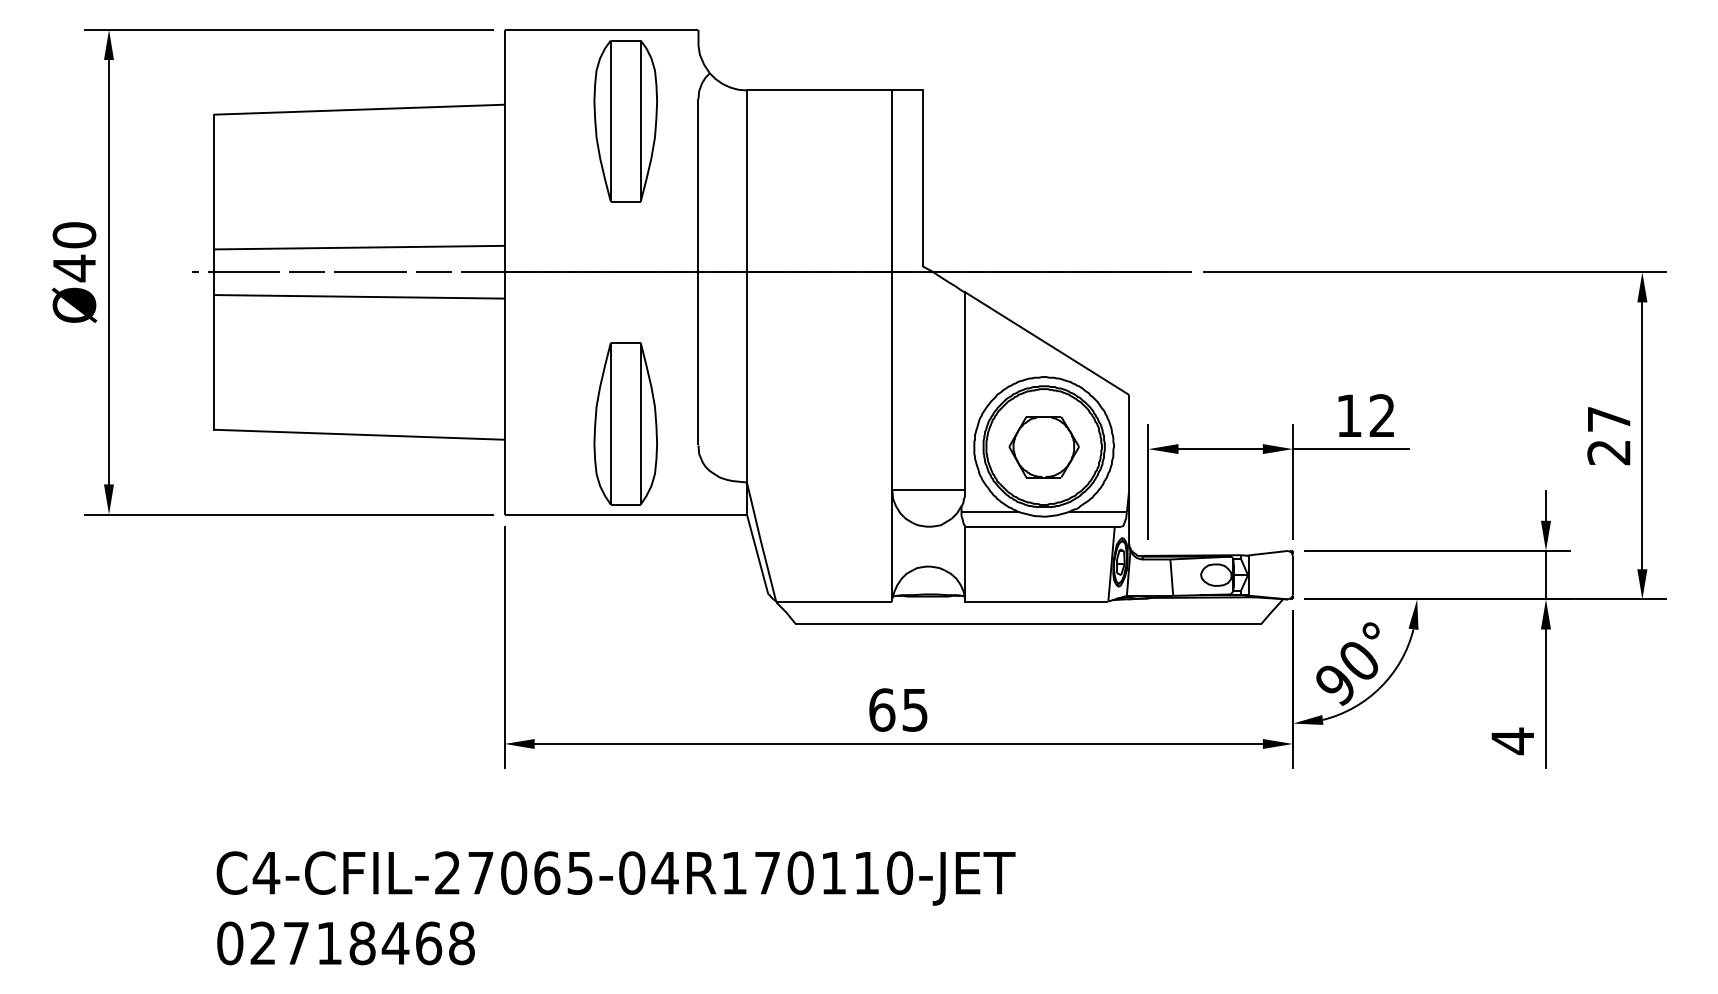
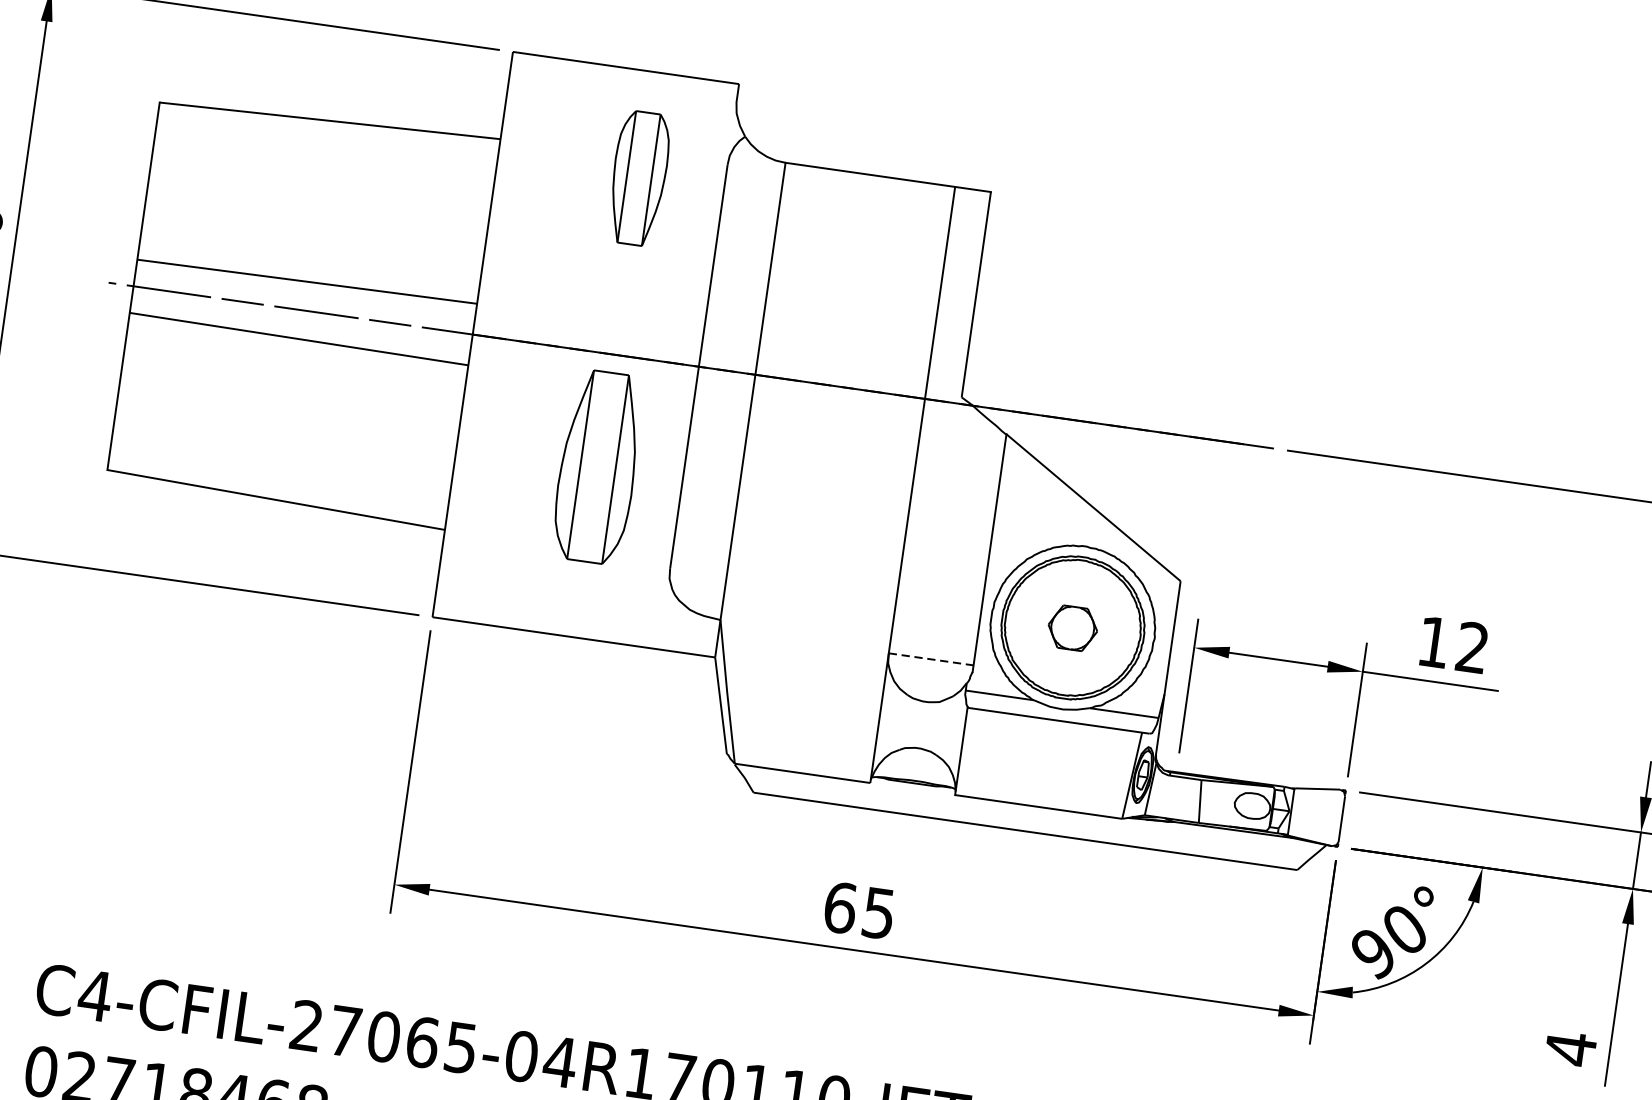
part: (625, 121) -> (638, 178), size x0.7
part: (625, 423) -> (597, 466), moved
part: (1043, 447) -> (1072, 628), size x0.6
line: (929, 490) -> (932, 659), solid -> dashed

